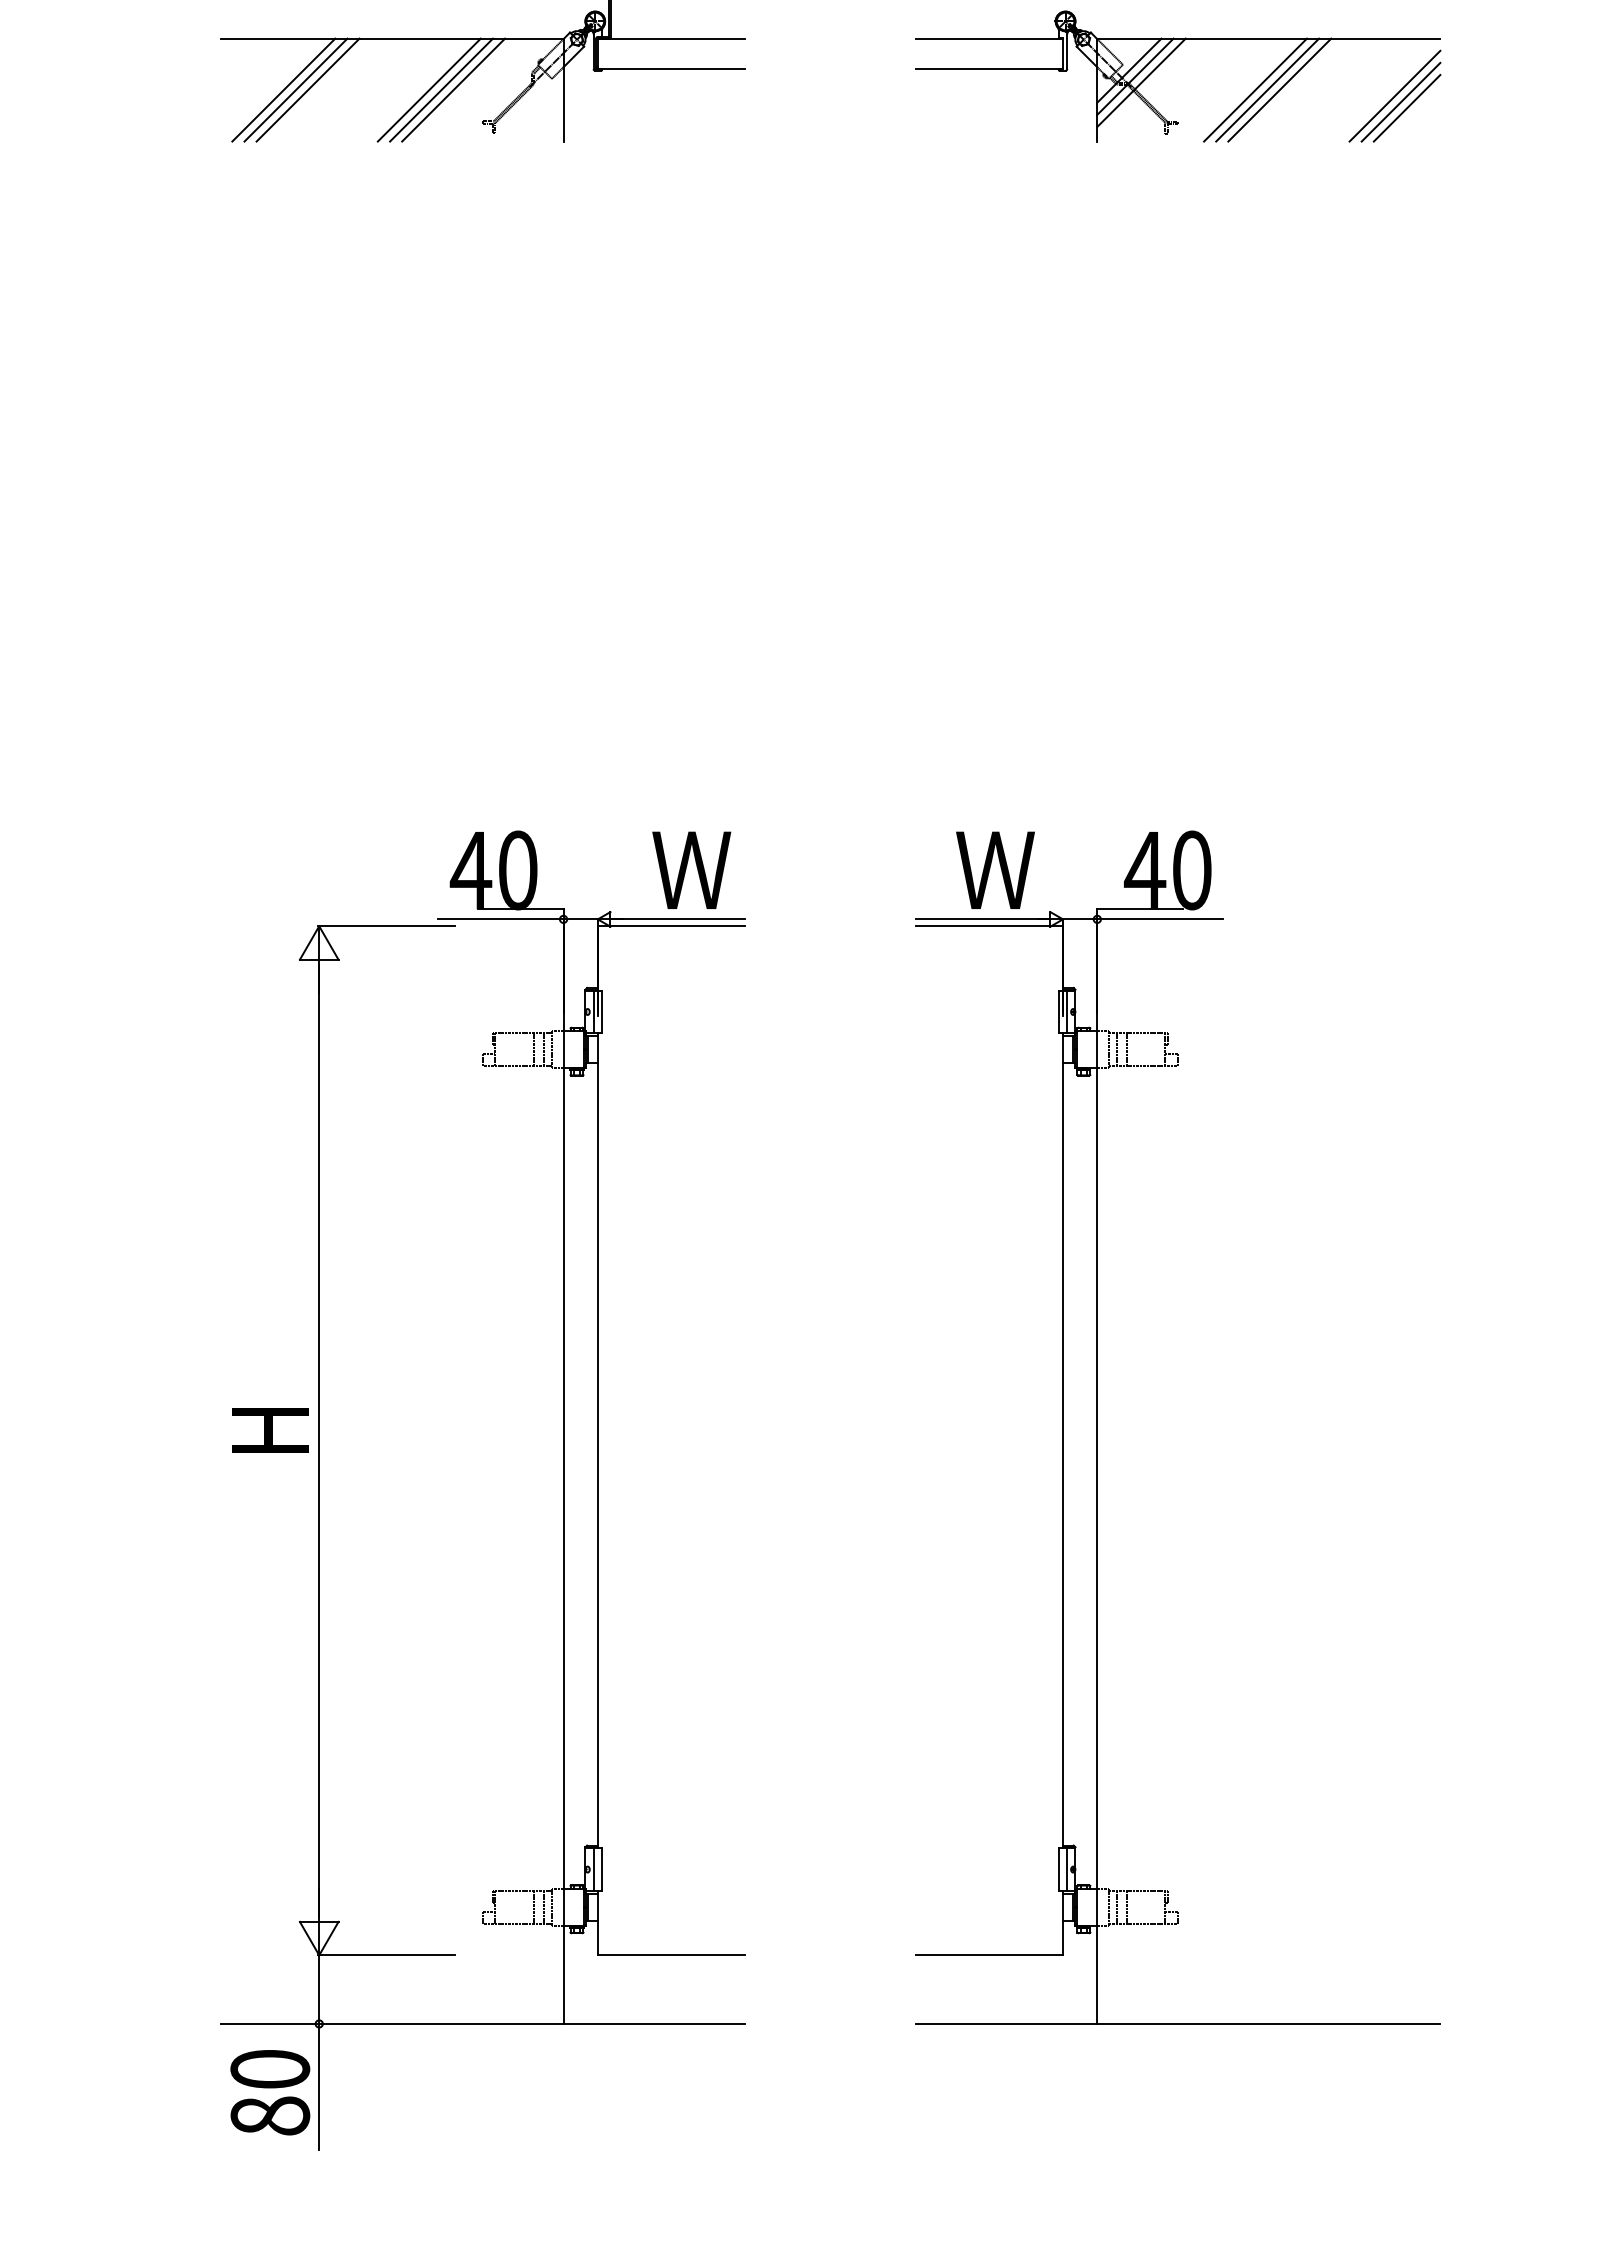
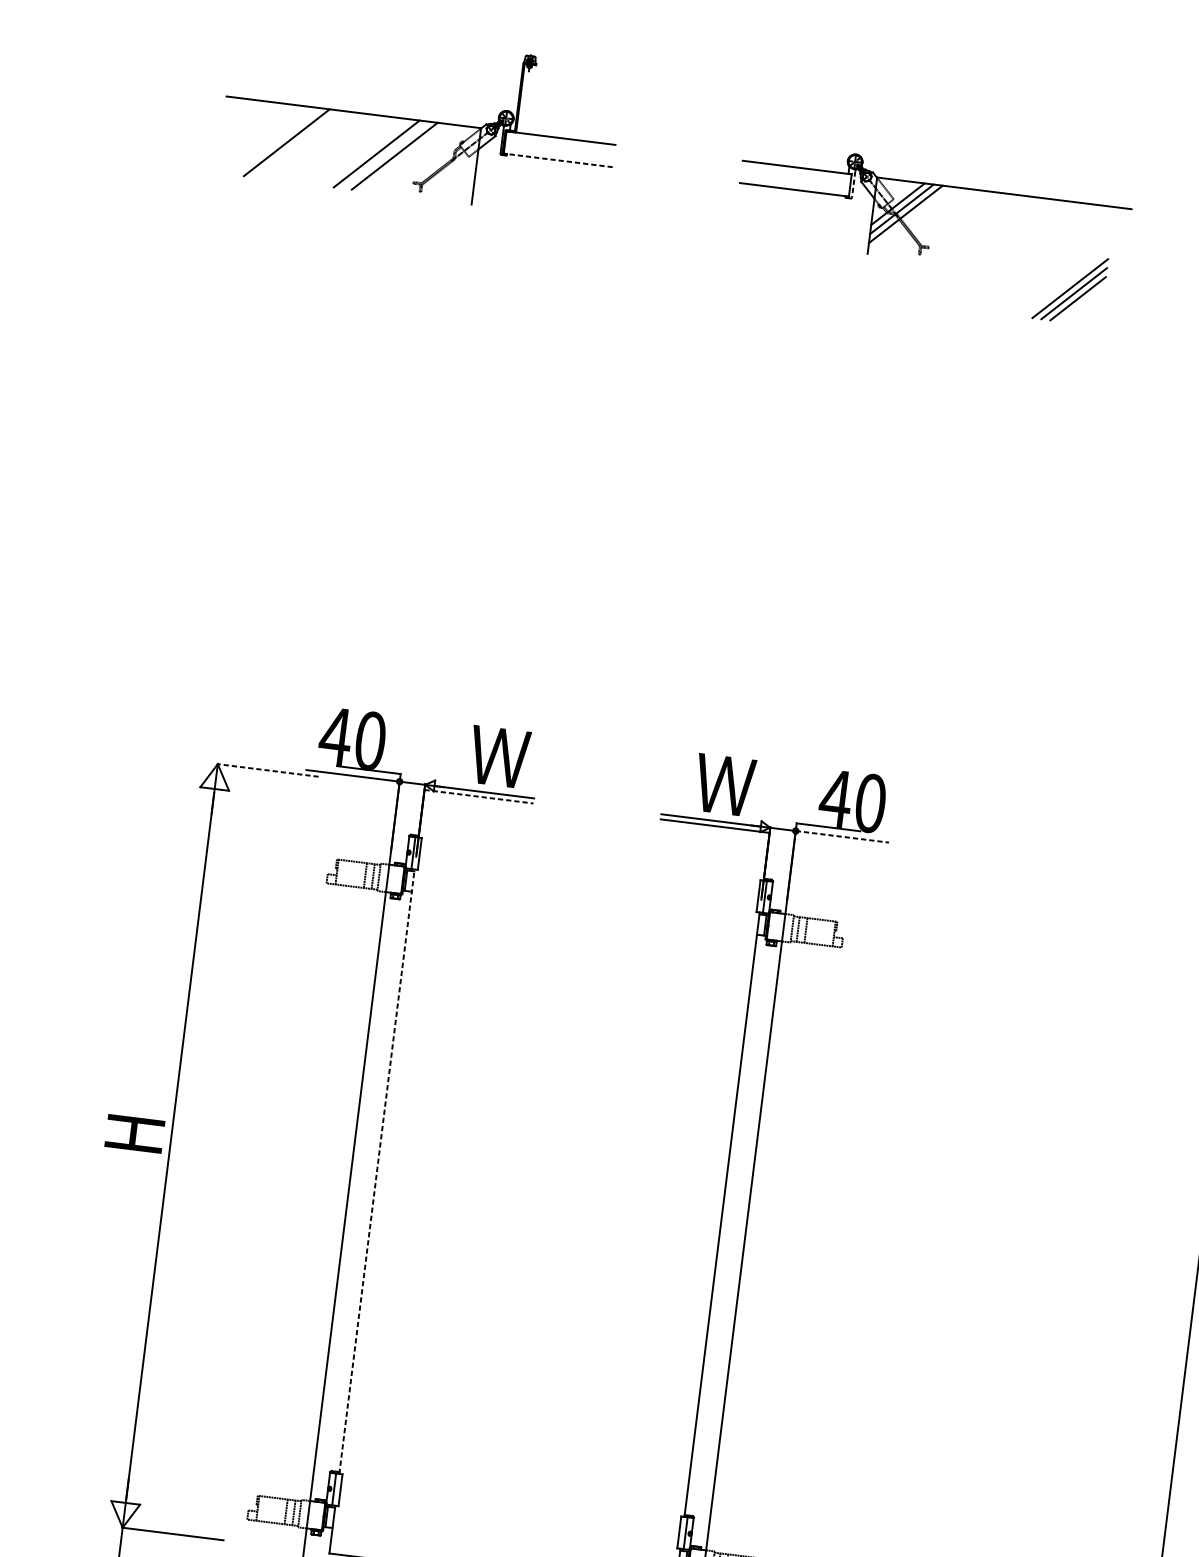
line: (1067, 52) -> (853, 185), solid -> dashed
line: (670, 68) -> (557, 160), solid -> dashed
line: (283, 89) -> (268, 140), removed
line: (295, 89) -> (277, 141), removed
line: (441, 89) -> (385, 154), removed
line: (1255, 89) -> (989, 229), removed
line: (1267, 89) -> (998, 230), removed
line: (1279, 89) -> (1007, 232), removed
part: (1394, 95) -> (1069, 288), moved
line: (1160, 919) -> (842, 836), solid -> dashed
line: (386, 926) -> (267, 770), solid -> dashed
line: (671, 926) -> (479, 796), solid -> dashed
line: (597, 1440) -> (376, 1171), solid -> dashed

